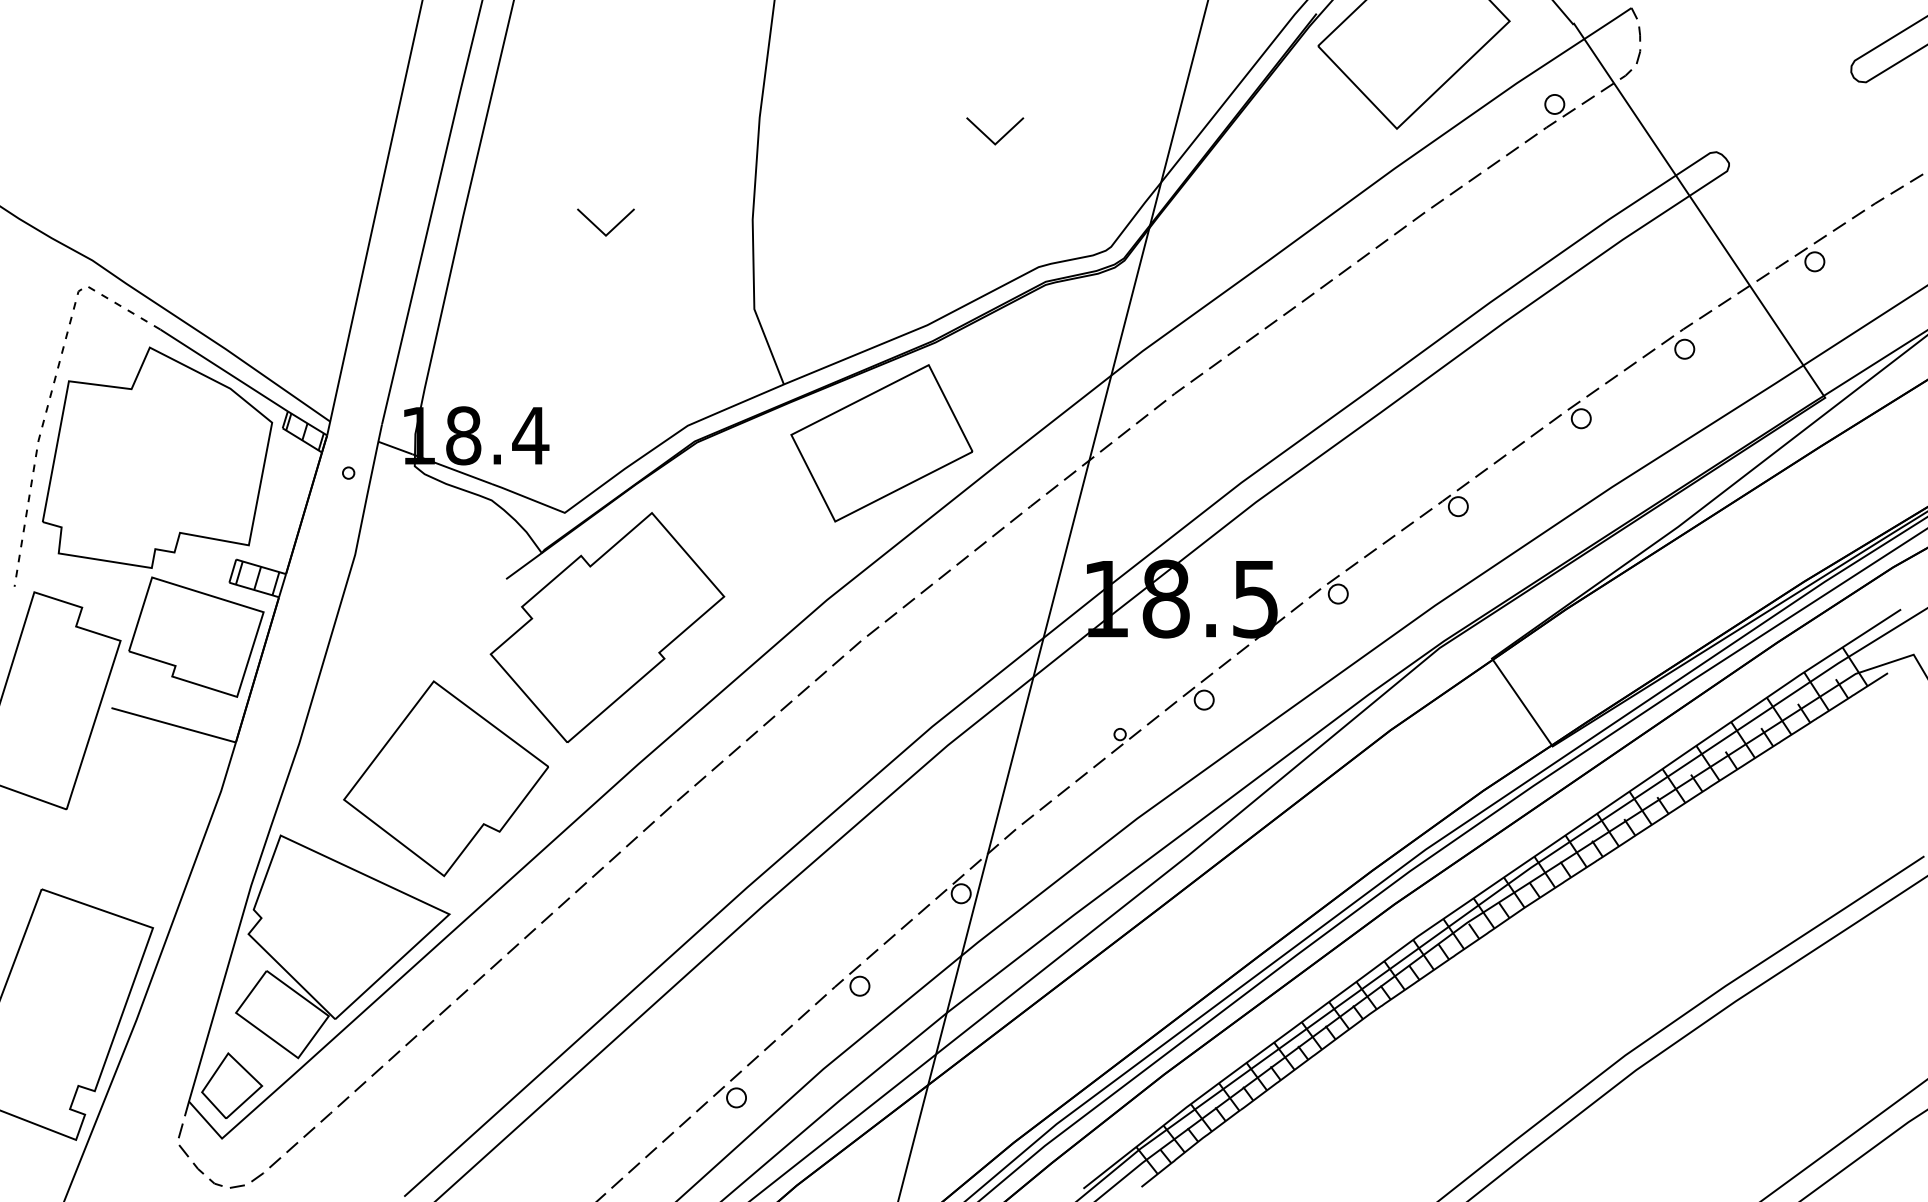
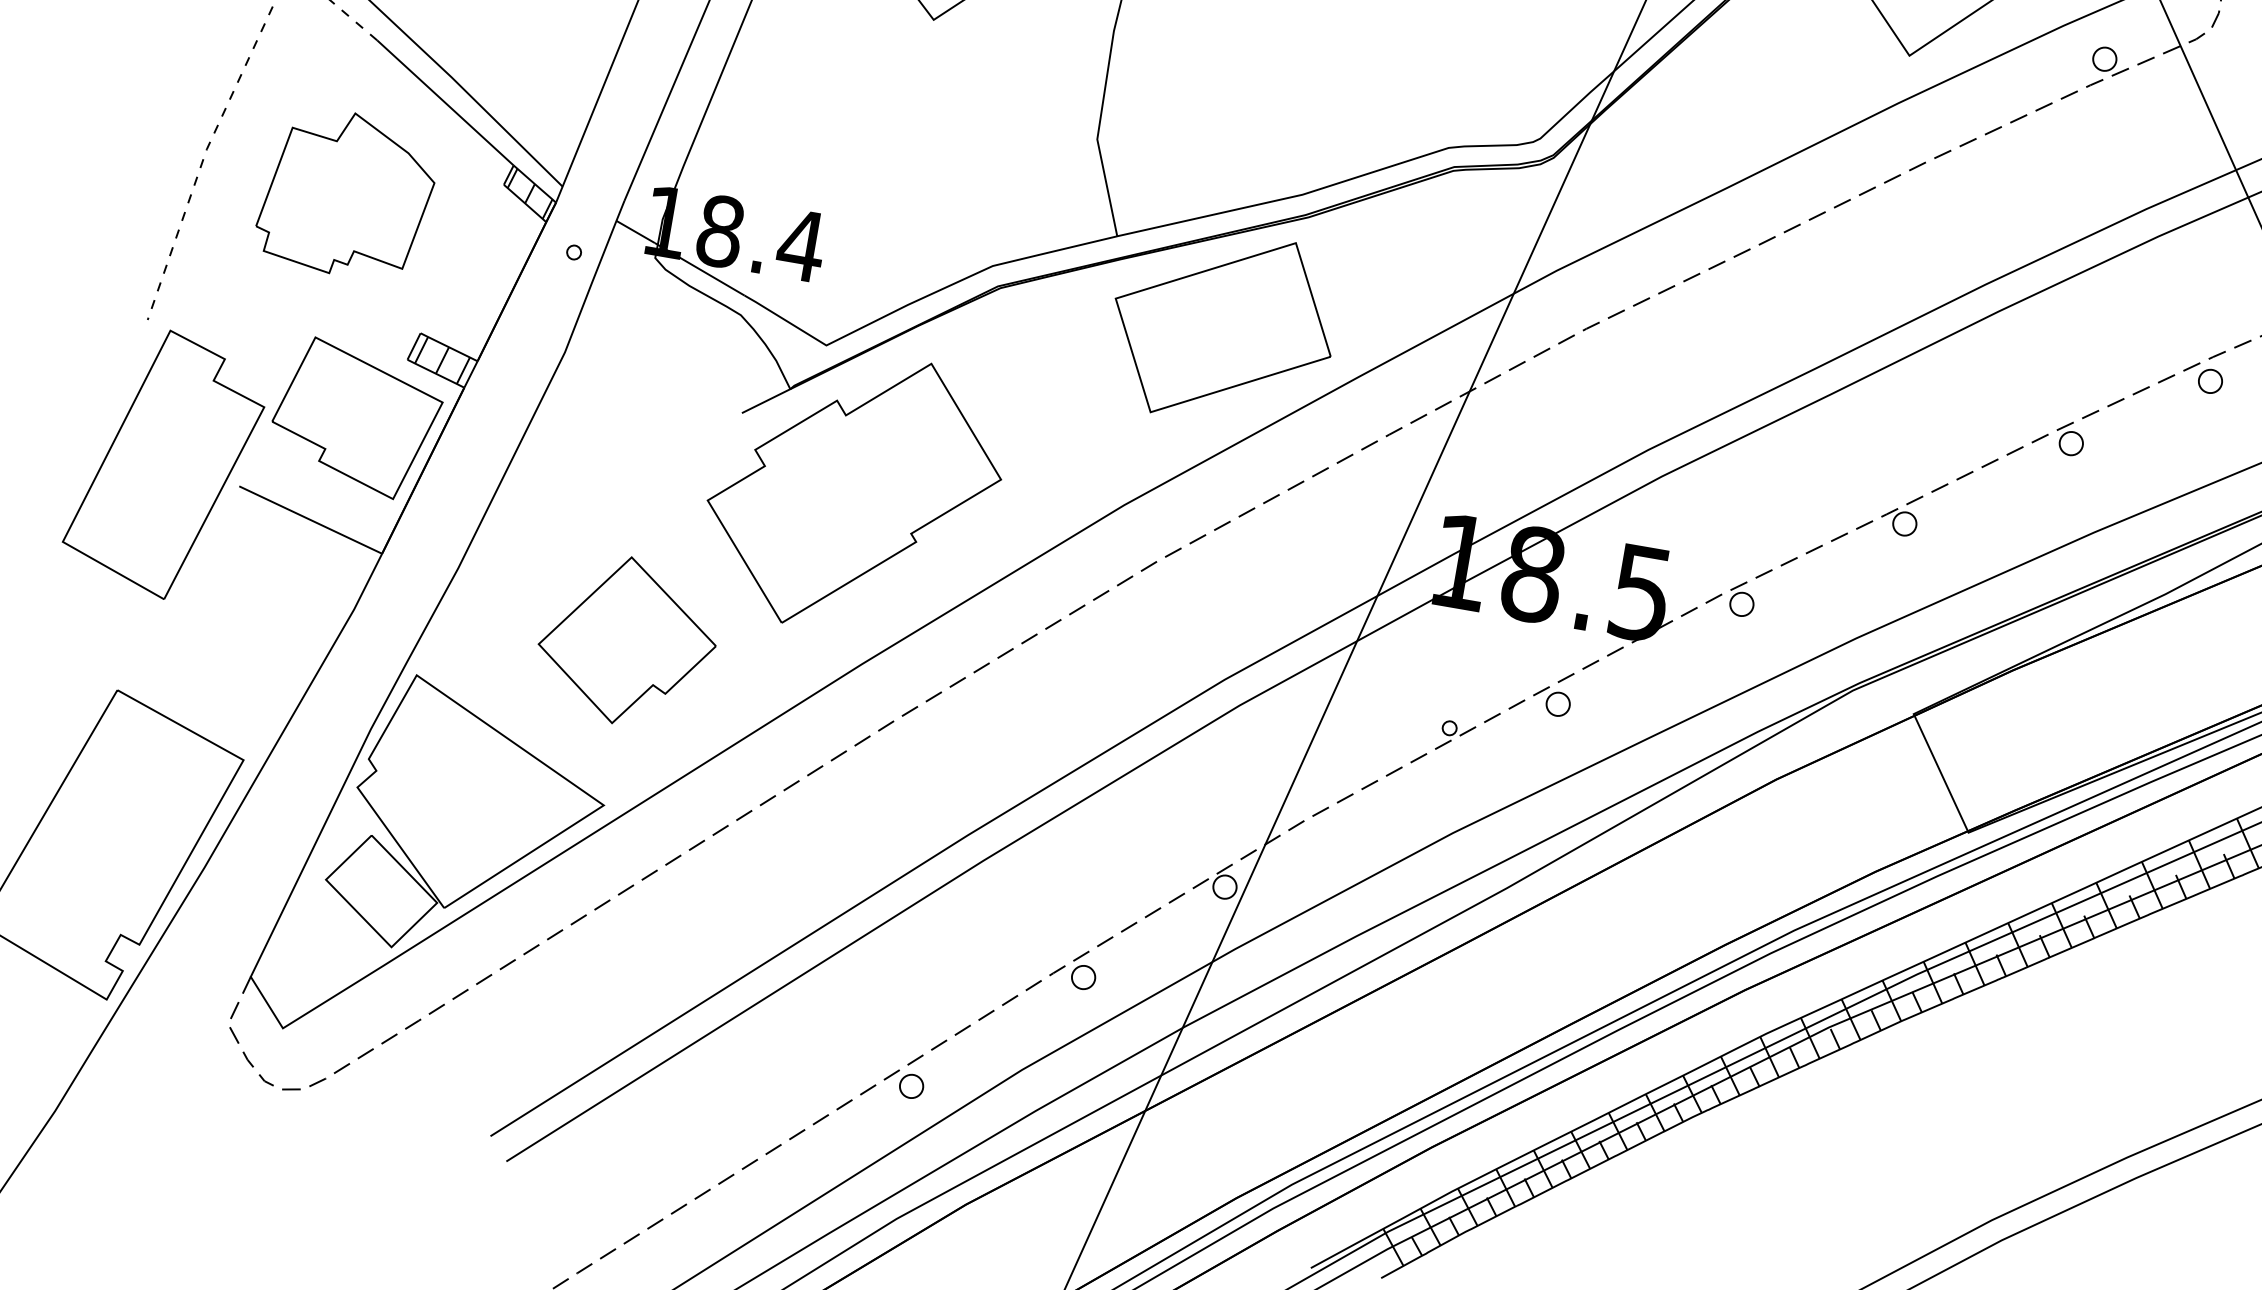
part: (157, 457) -> (346, 193), size x0.6
part: (445, 778) -> (627, 640), size x0.7
part: (232, 1085) -> (306, 966), removed

